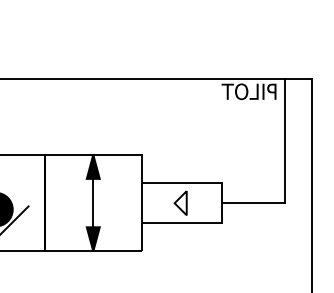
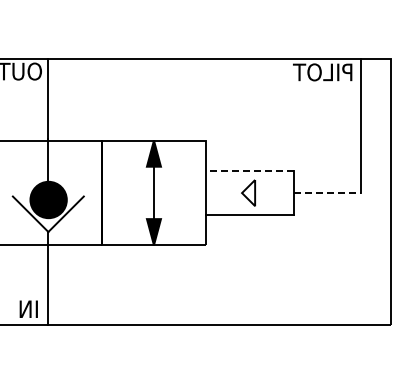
line: (181, 183) -> (249, 171), solid -> dashed
line: (253, 202) -> (327, 192), solid -> dashed

